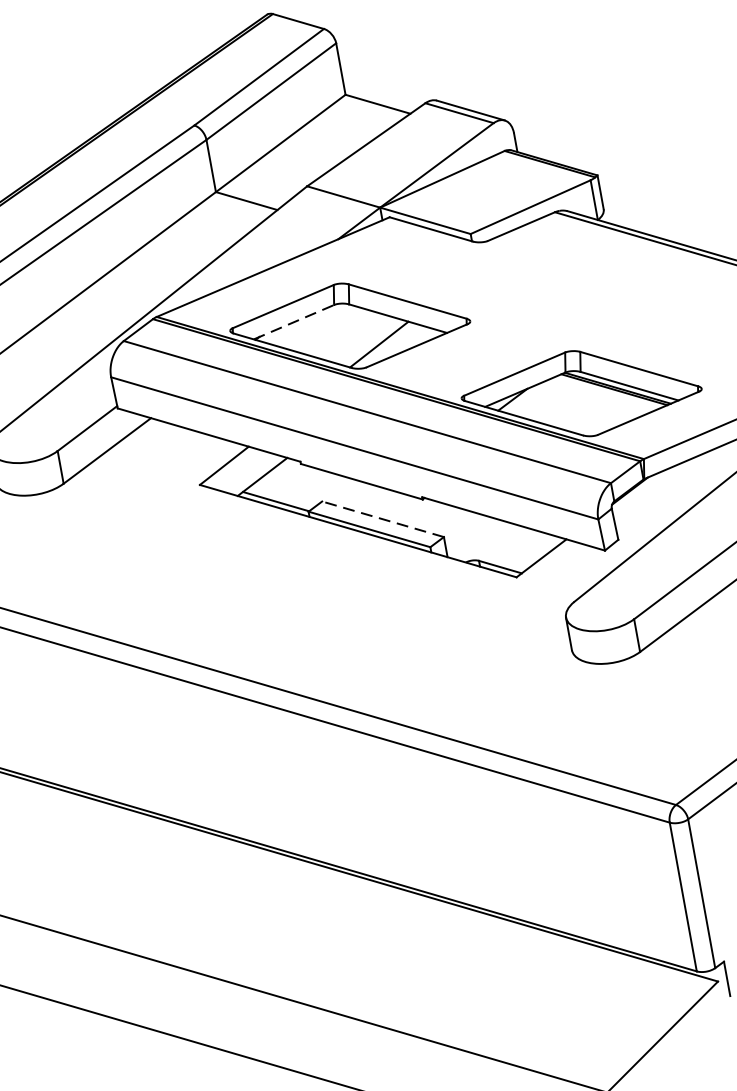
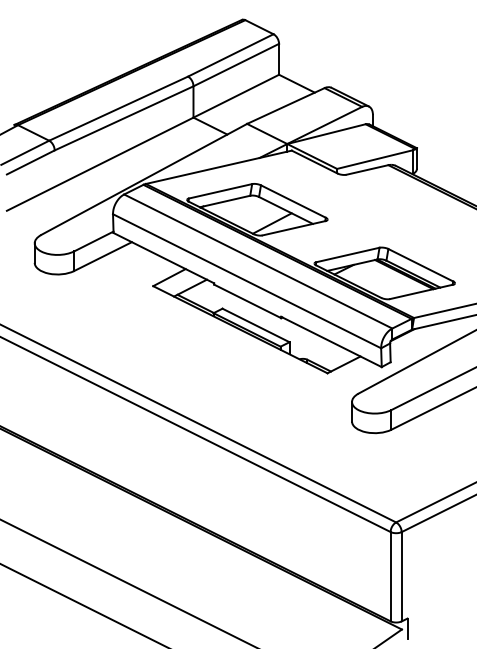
line: (294, 322) -> (225, 201), dashed -> solid
line: (382, 519) -> (255, 325), dashed -> solid

